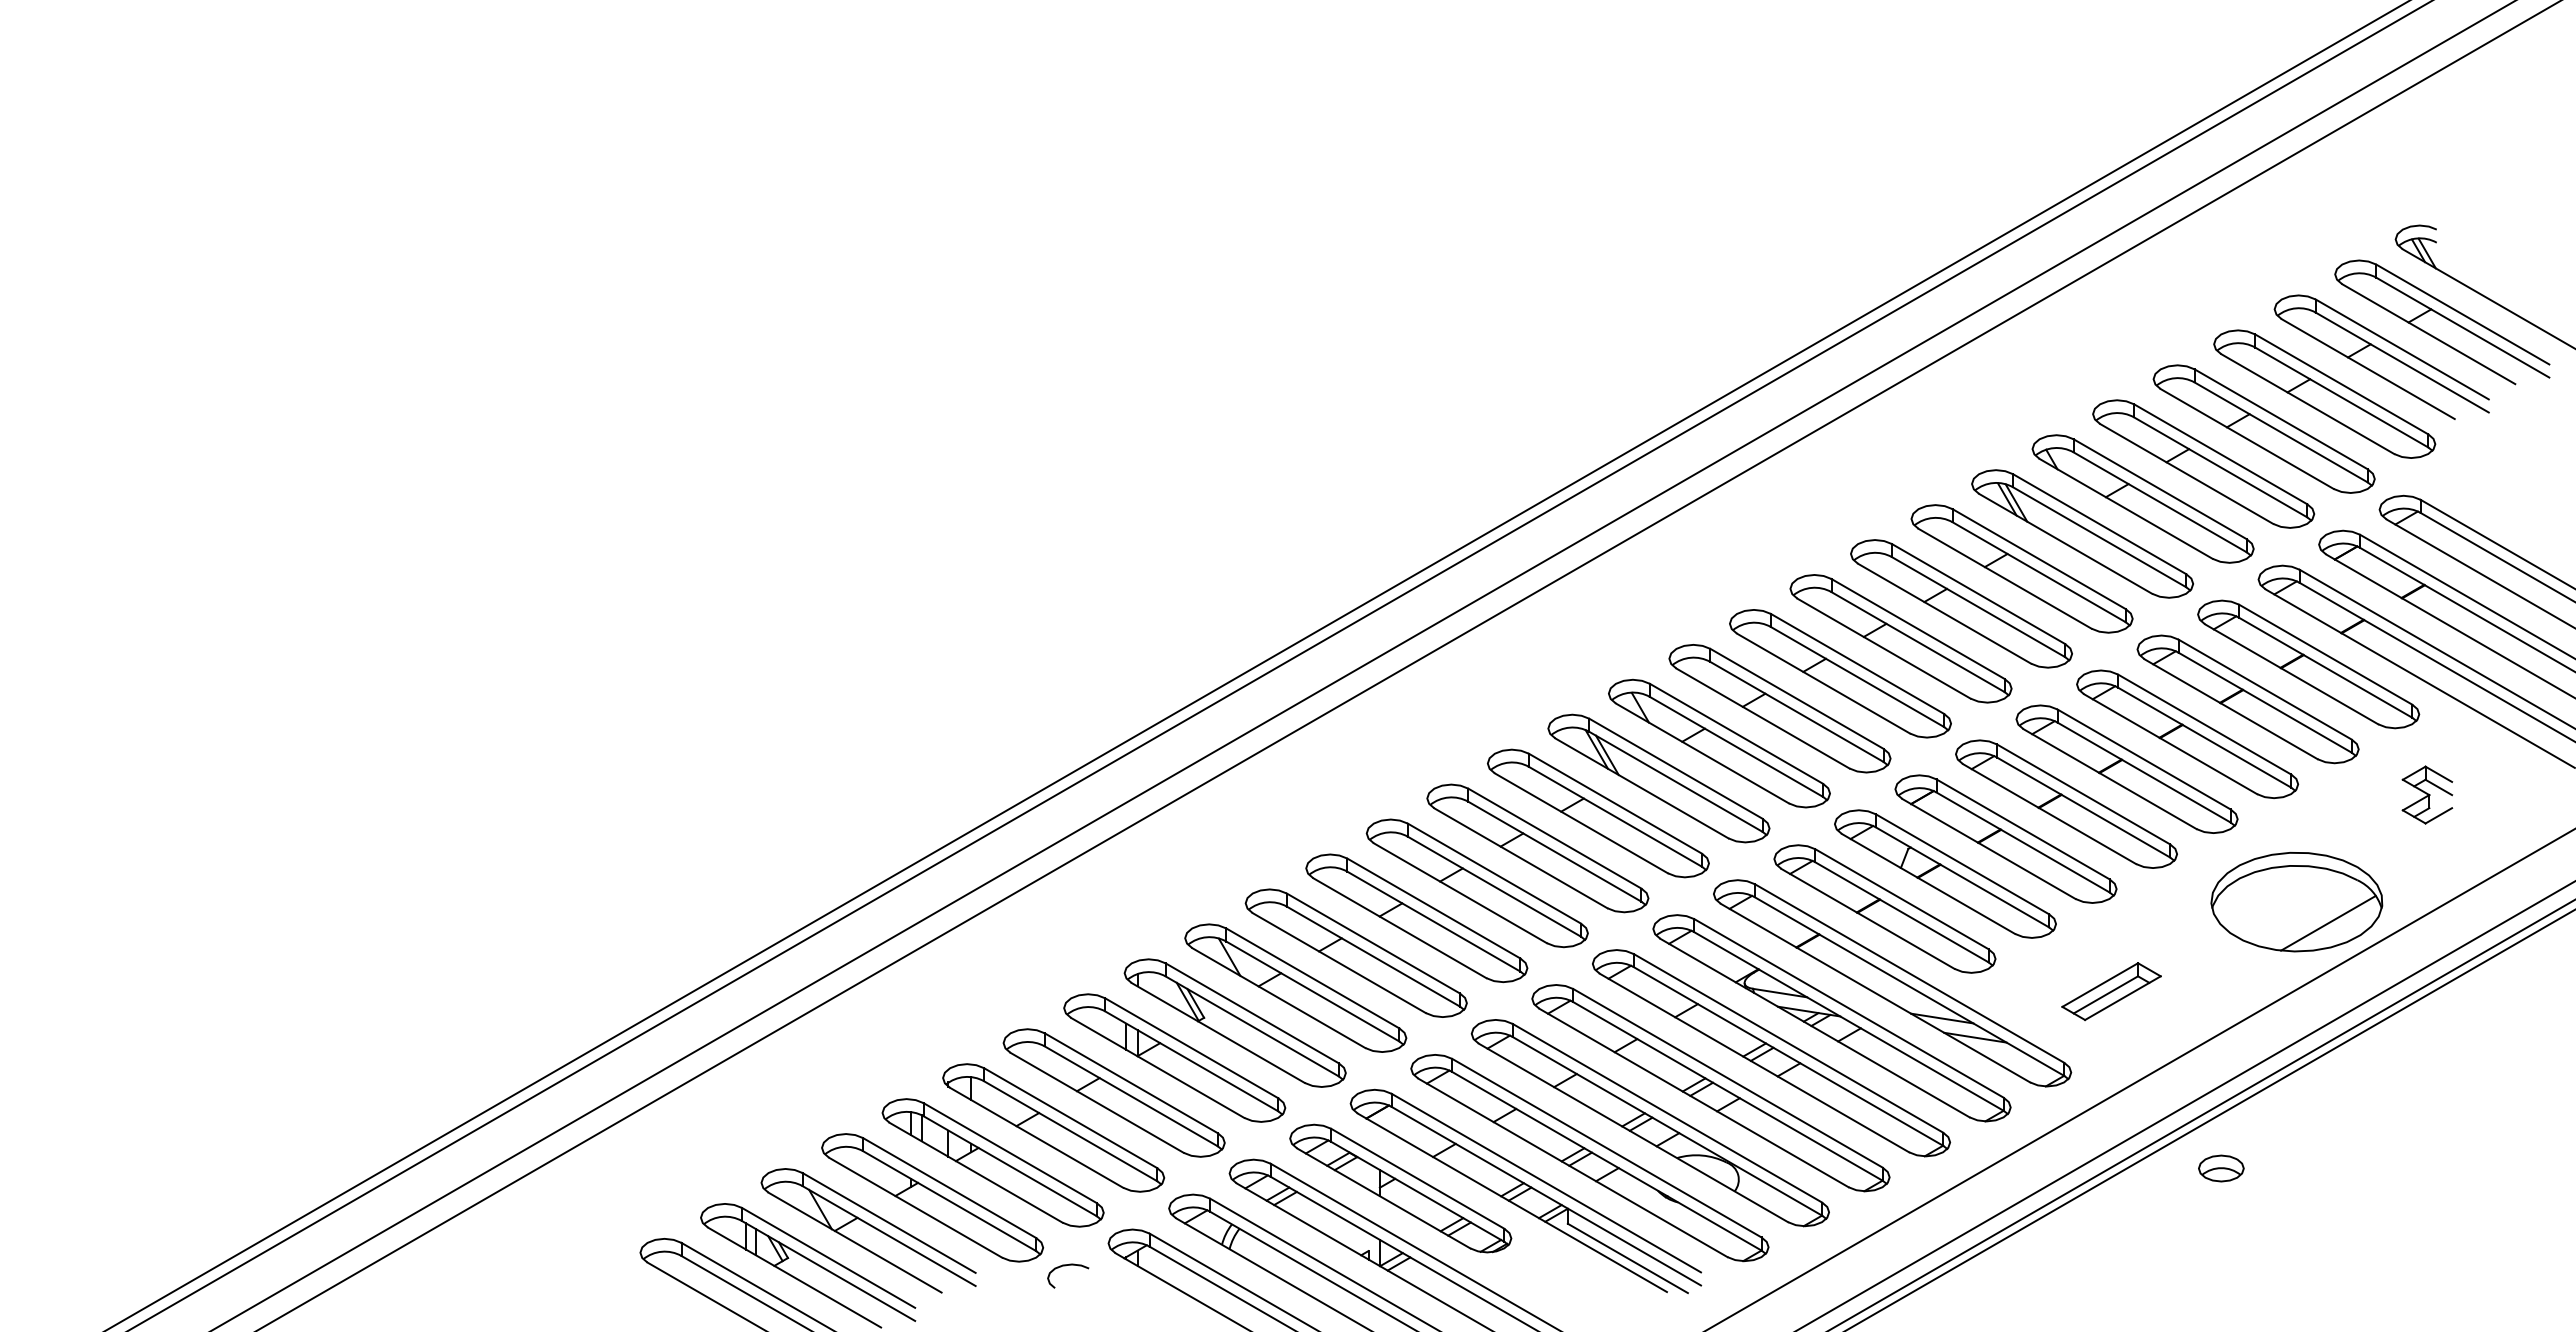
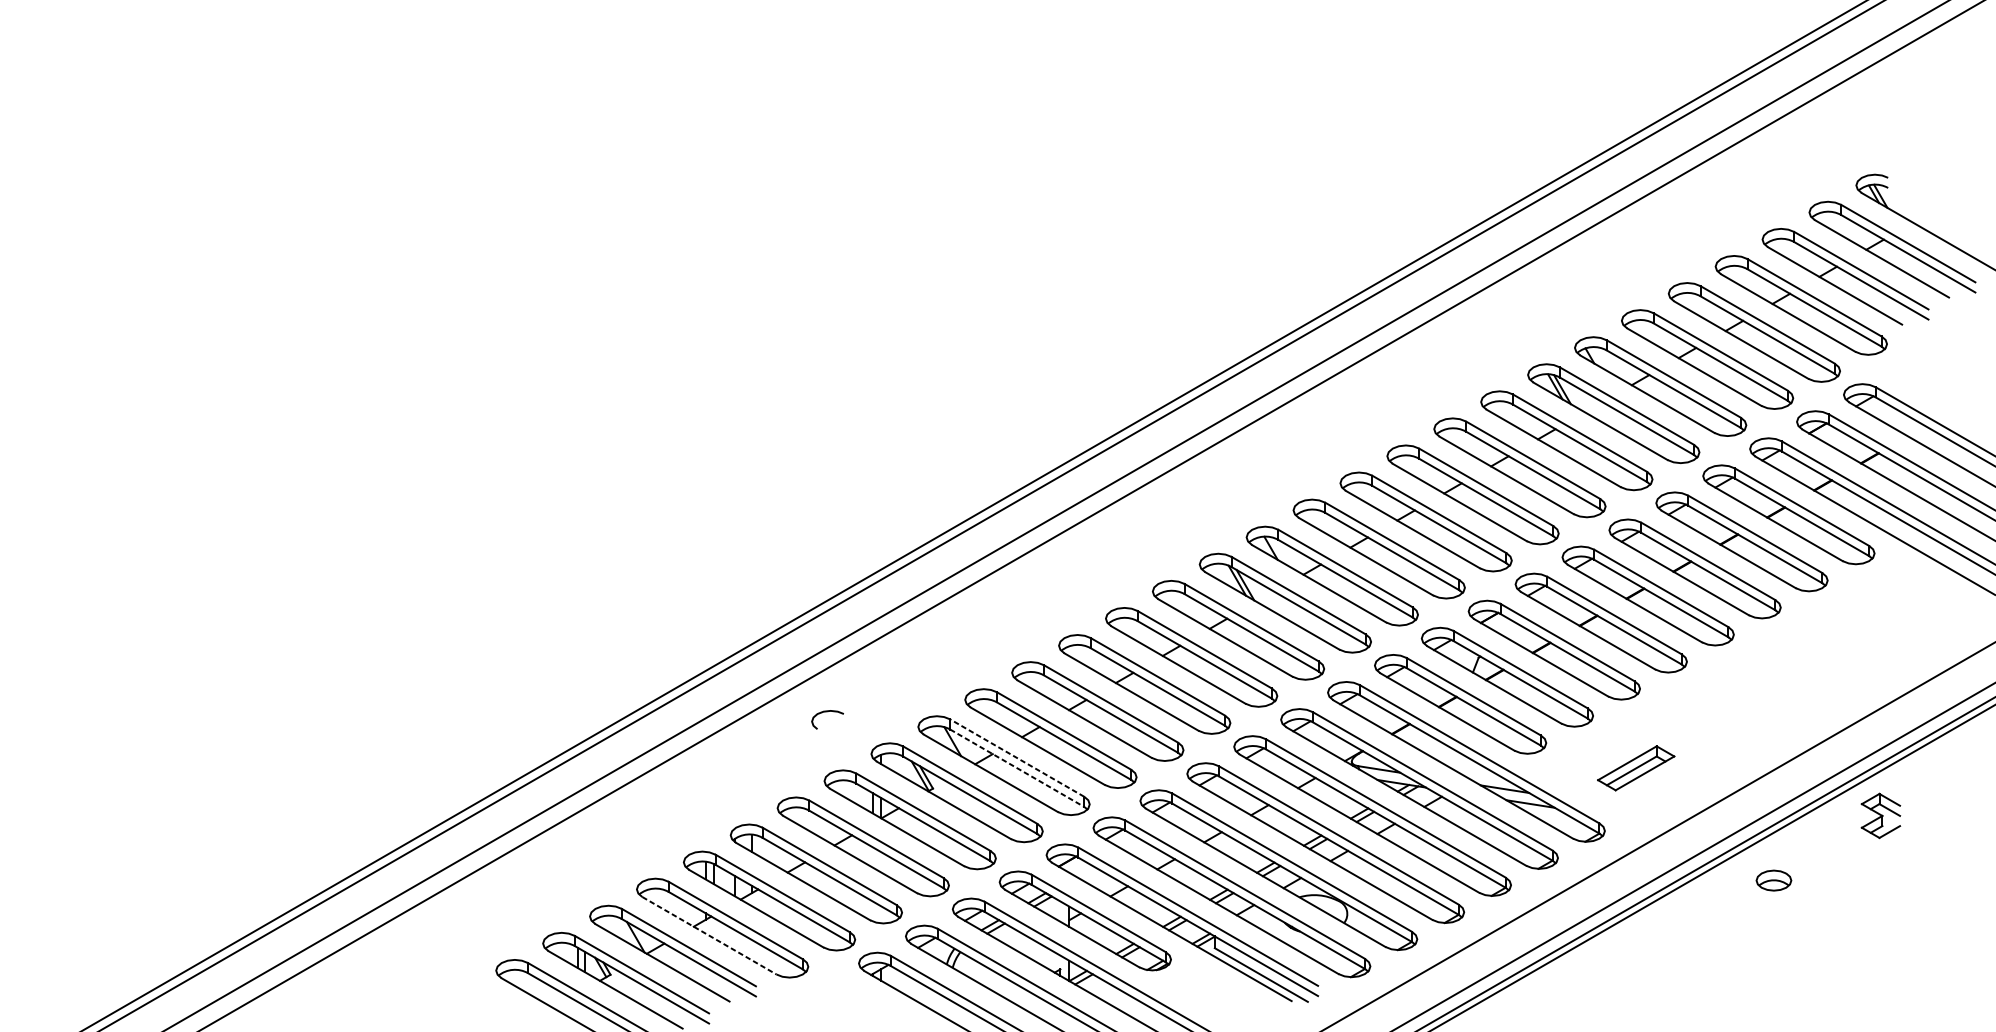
part: (2427, 794) -> (1880, 815), moved
part: (2296, 902) -> (1779, 699), removed
line: (1312, 978) -> (1016, 758), solid -> dashed
line: (1312, 991) -> (1016, 768), solid -> dashed
part: (2221, 1168) -> (1774, 880), moved
line: (915, 1207) -> (709, 935), solid -> dashed
curve: (1065, 1266) -> (825, 712), moved

